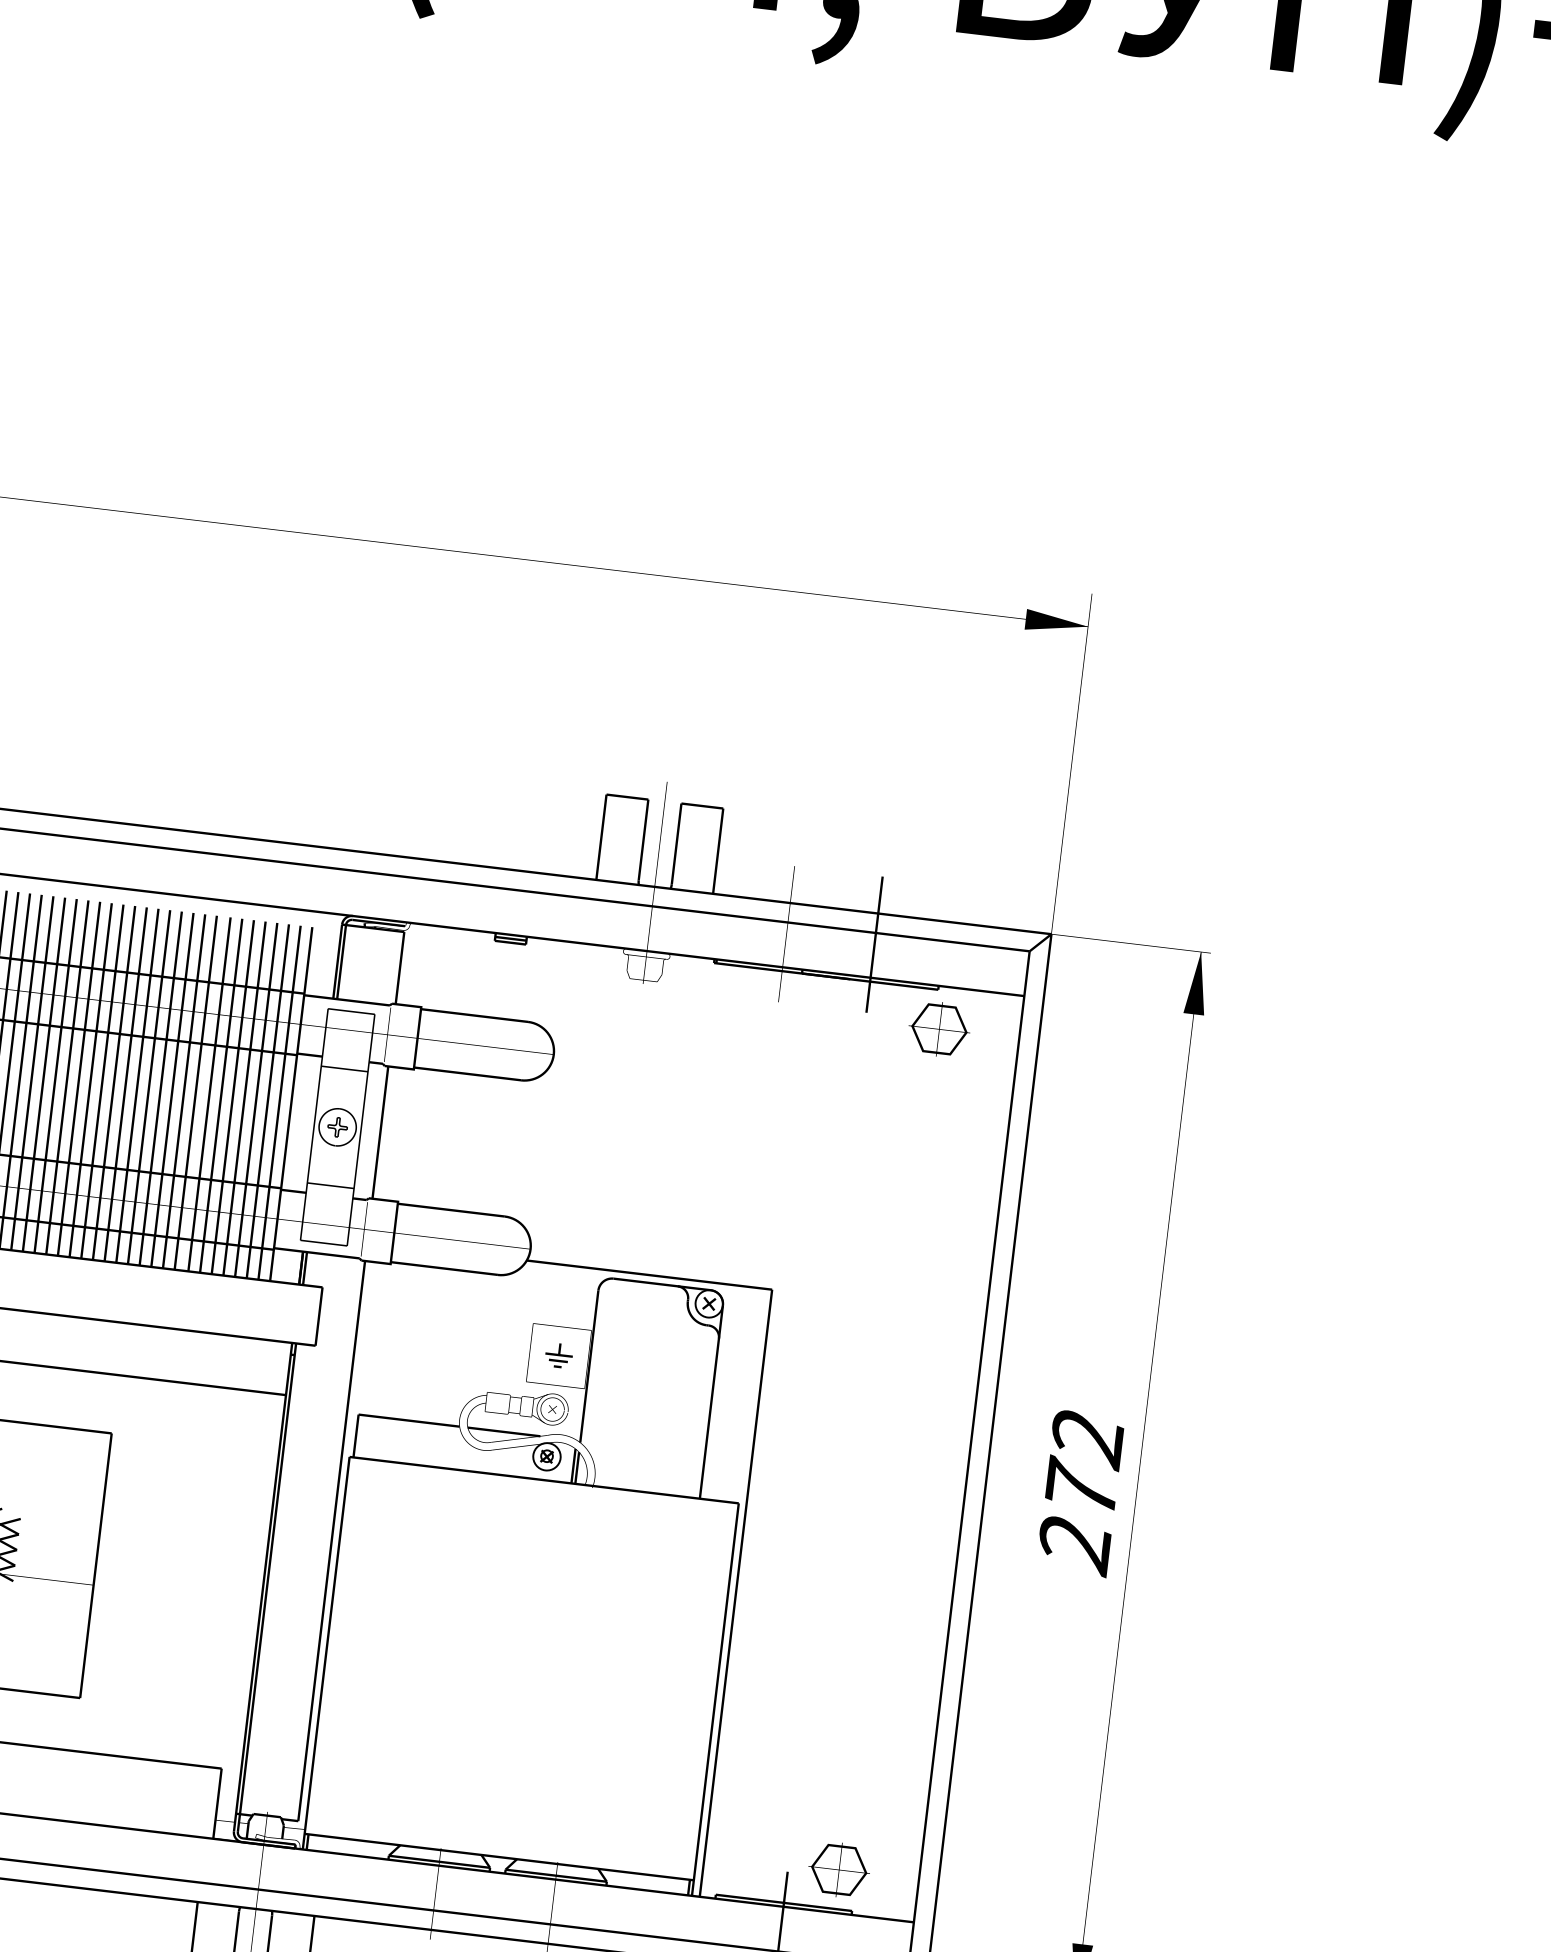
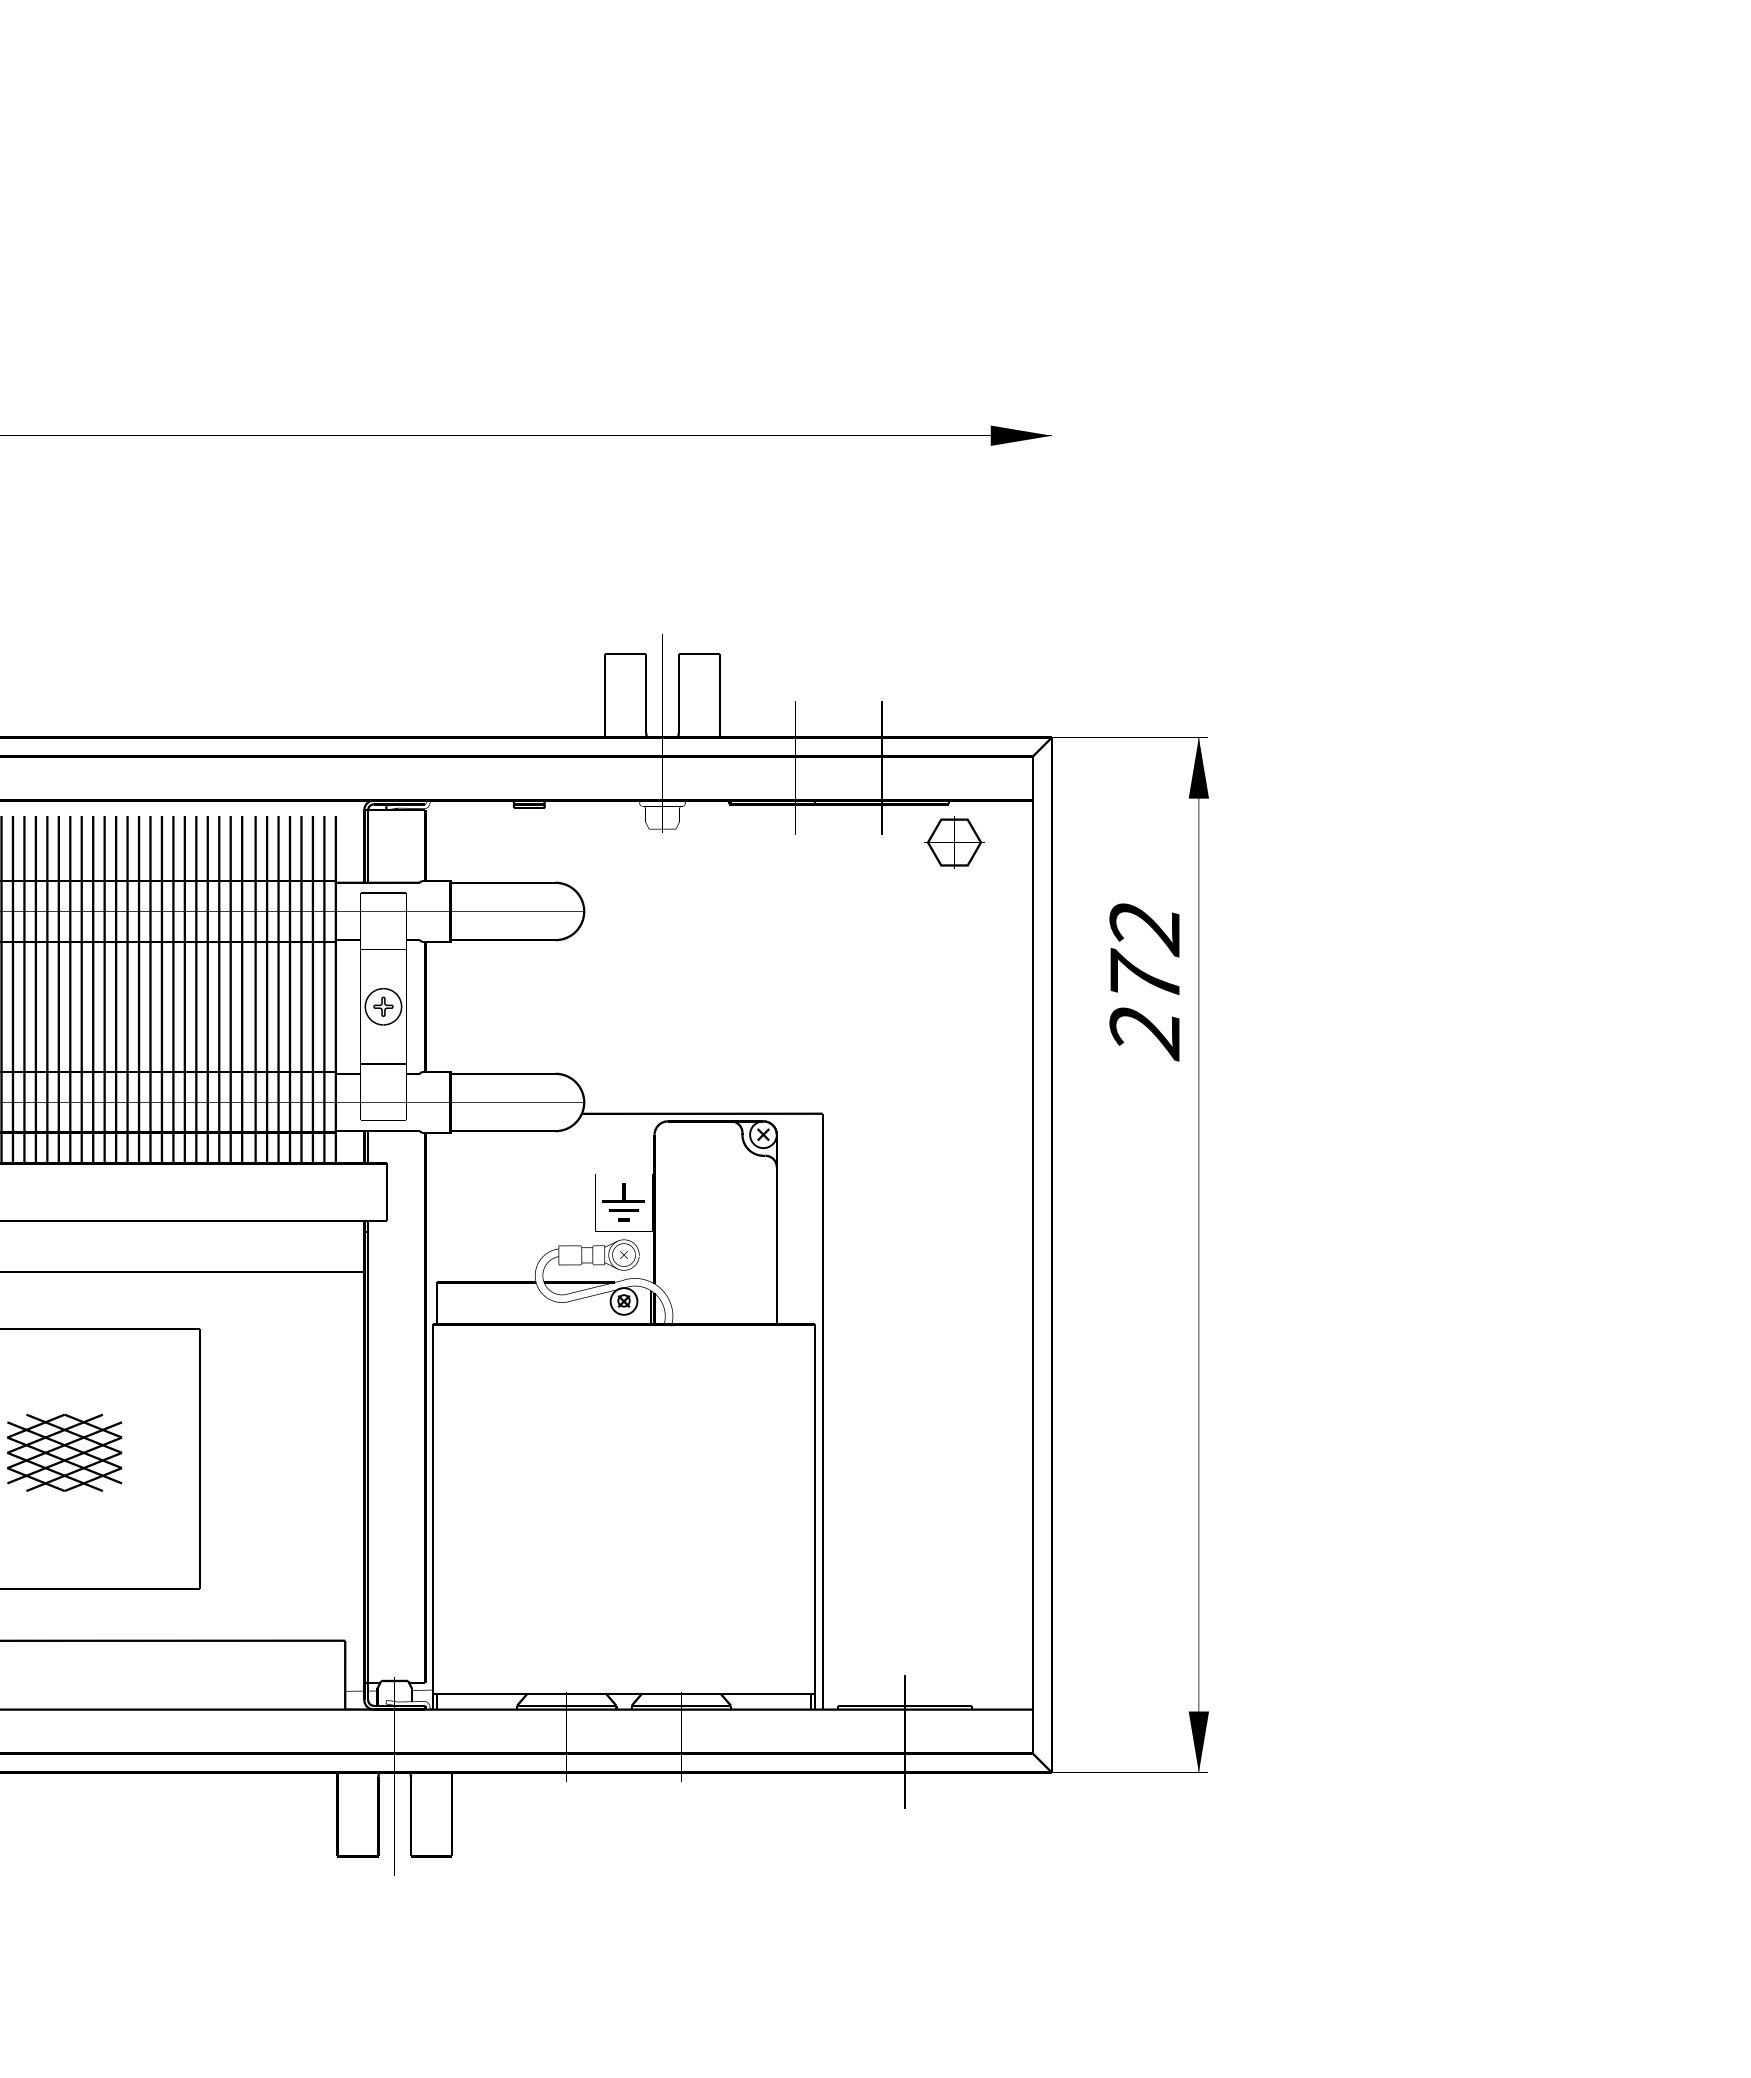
part: (559, 1355) -> (624, 1201), size x1.6
text: (1080, 1493) -> (1144, 982), moved
part: (839, 1869) -> (954, 1667), removed

